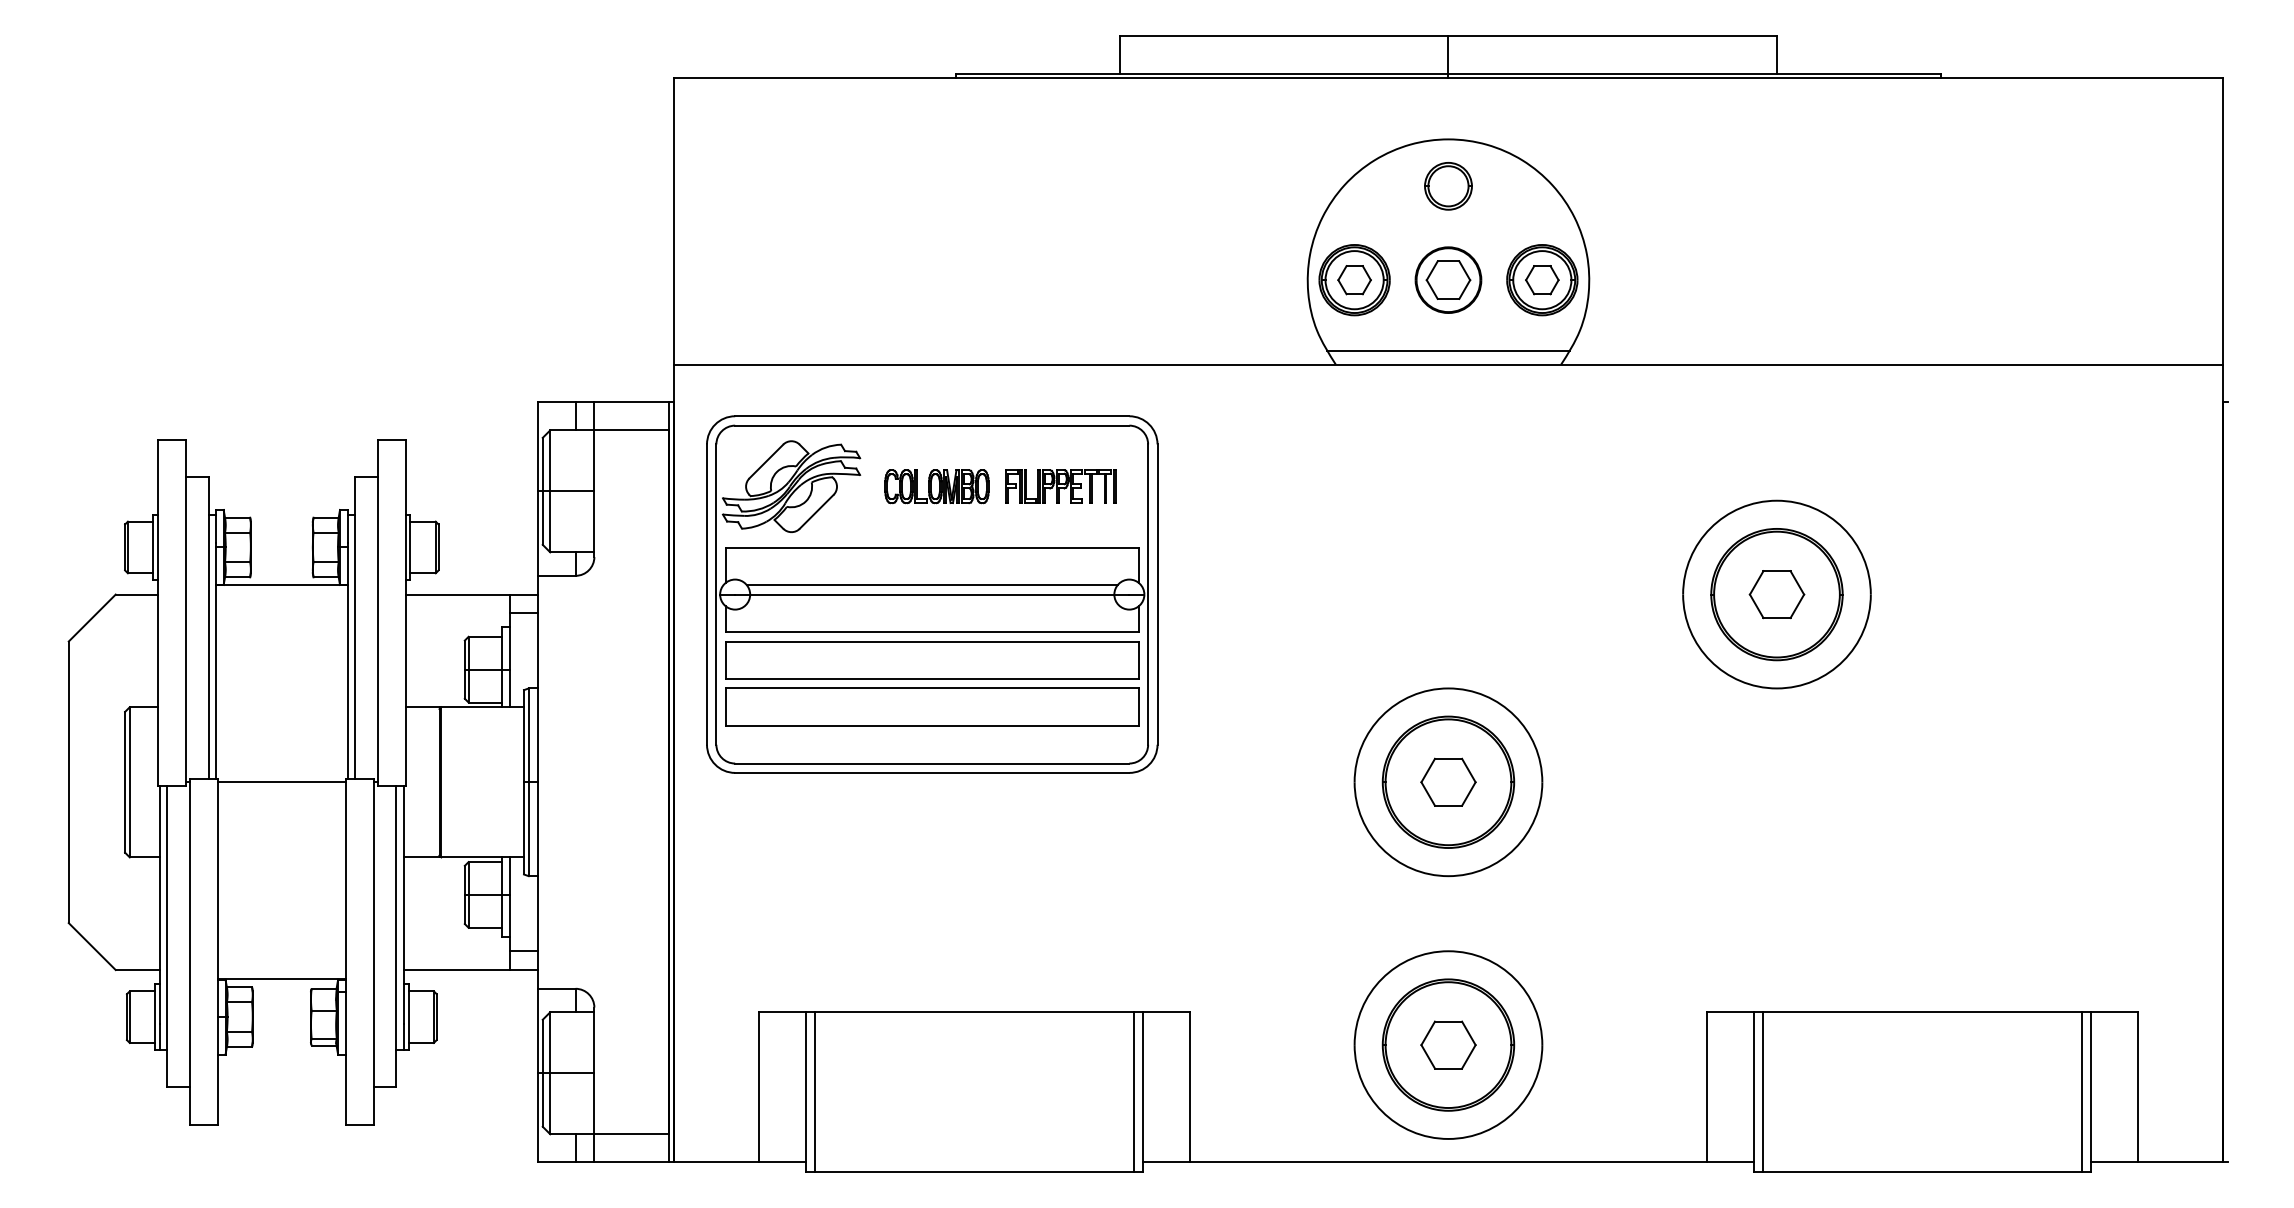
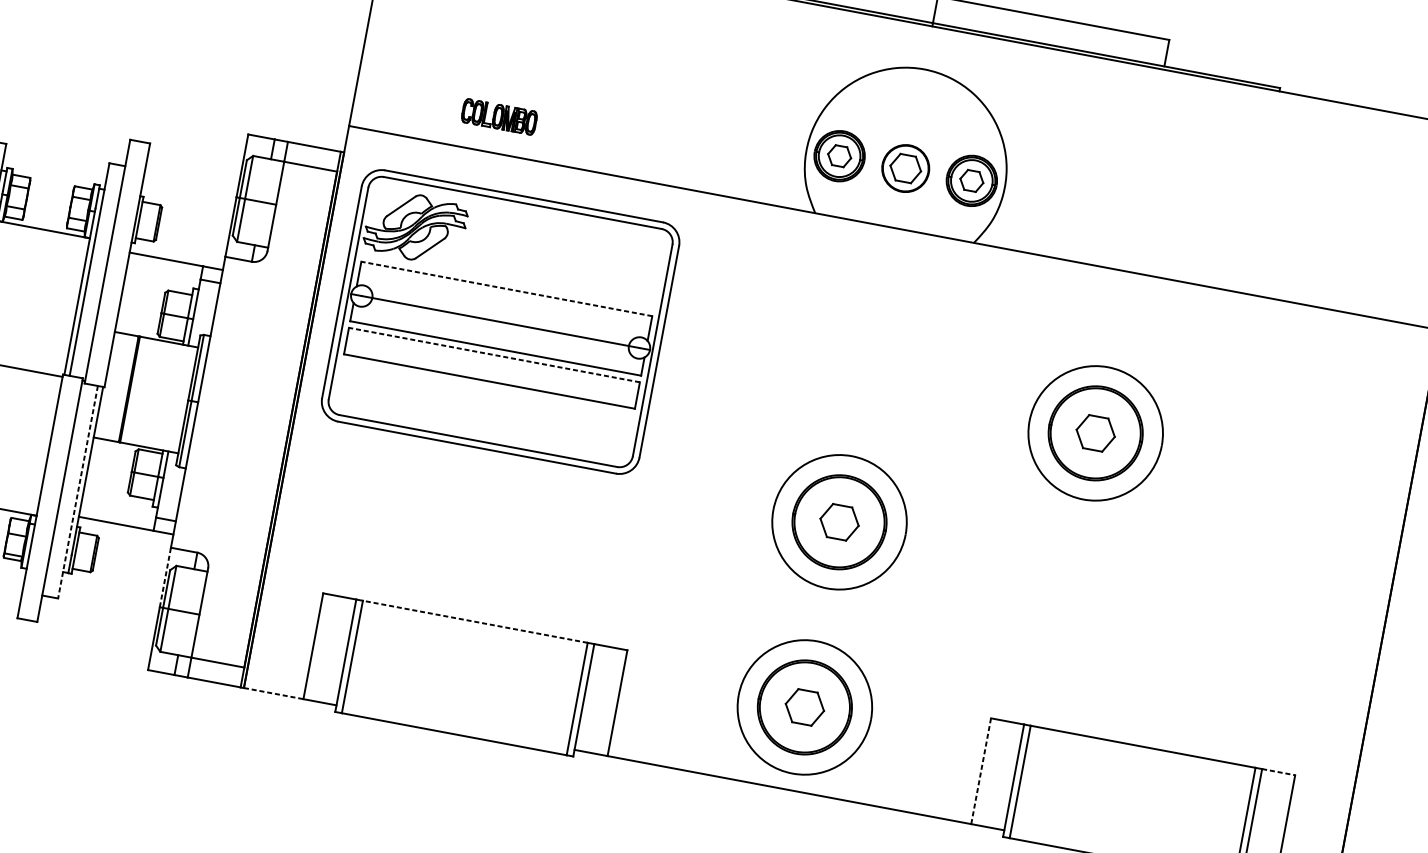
part: (1448, 186) -> (918, 102), removed
line: (1448, 350) -> (896, 218), removed
part: (936, 486) -> (499, 116), moved
part: (1060, 486) -> (605, 262), removed
line: (931, 547) -> (506, 288), solid -> dashed
line: (931, 585) -> (501, 315), removed
line: (931, 641) -> (493, 354), solid -> dashed
part: (932, 706) -> (486, 400), removed
line: (396, 936) -> (78, 492), solid -> dashed
line: (974, 1012) -> (475, 621), solid -> dashed
line: (2115, 1012) -> (1279, 772), solid -> dashed
line: (538, 1030) -> (165, 577), solid -> dashed
line: (1706, 1087) -> (981, 771), solid -> dashed
line: (716, 1162) -> (273, 693), solid -> dashed

